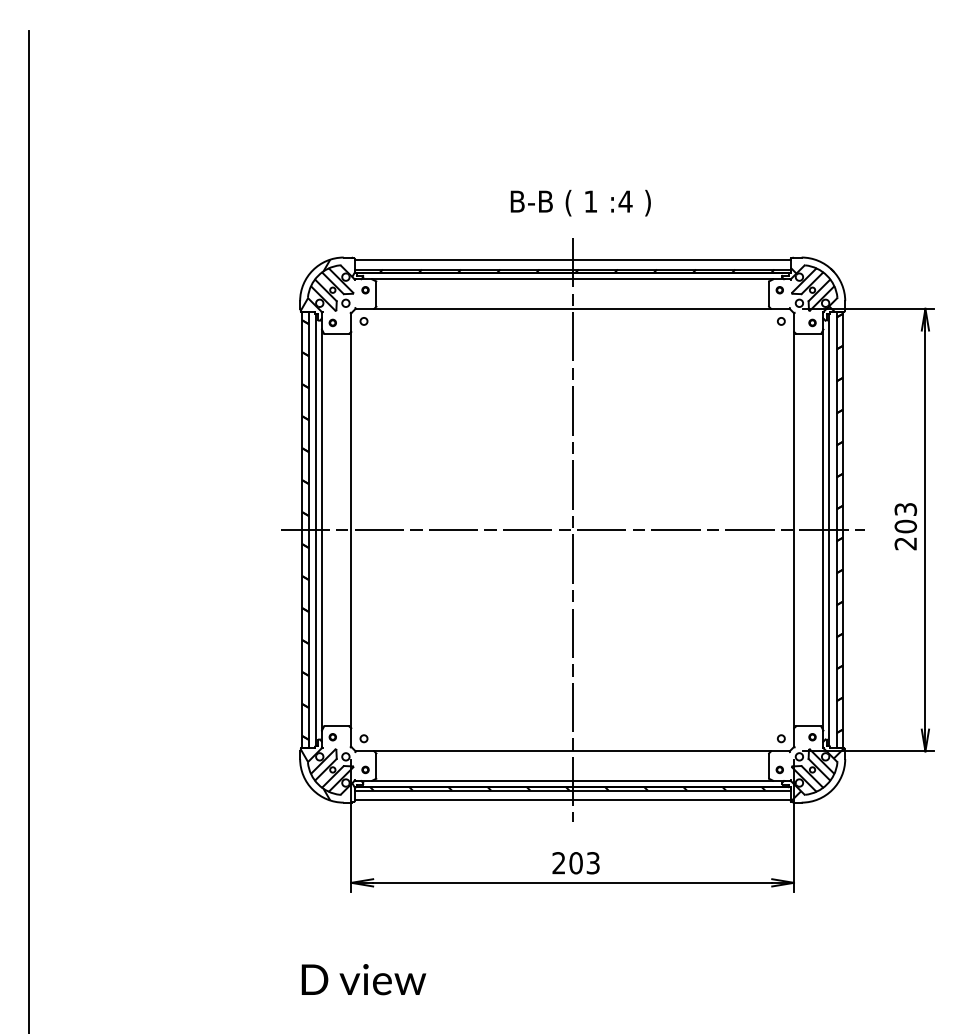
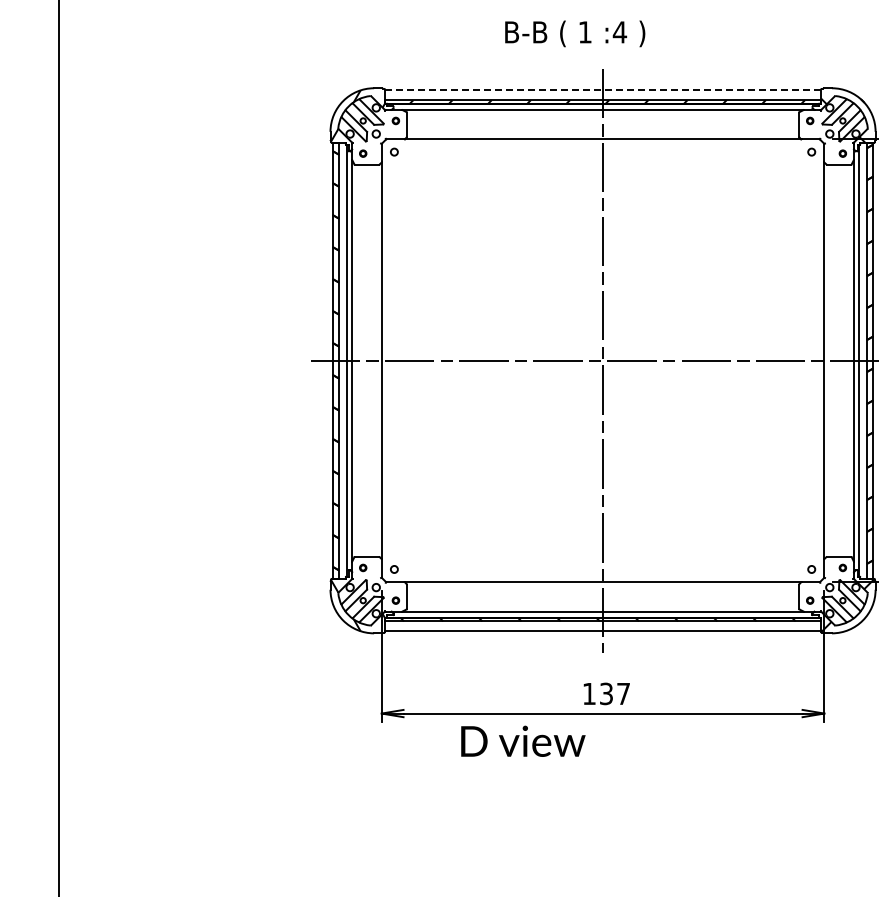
text: (580, 202) -> (574, 33), moved
line: (572, 259) -> (602, 90), solid -> dashed
text: (575, 863) -> (605, 694), 203 -> 137
text: (363, 979) -> (522, 741), moved

